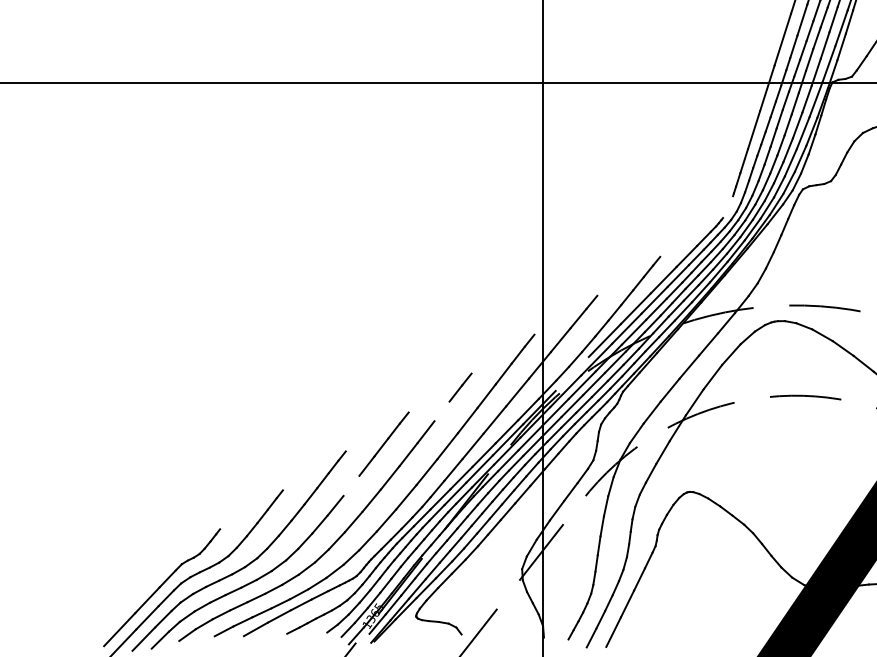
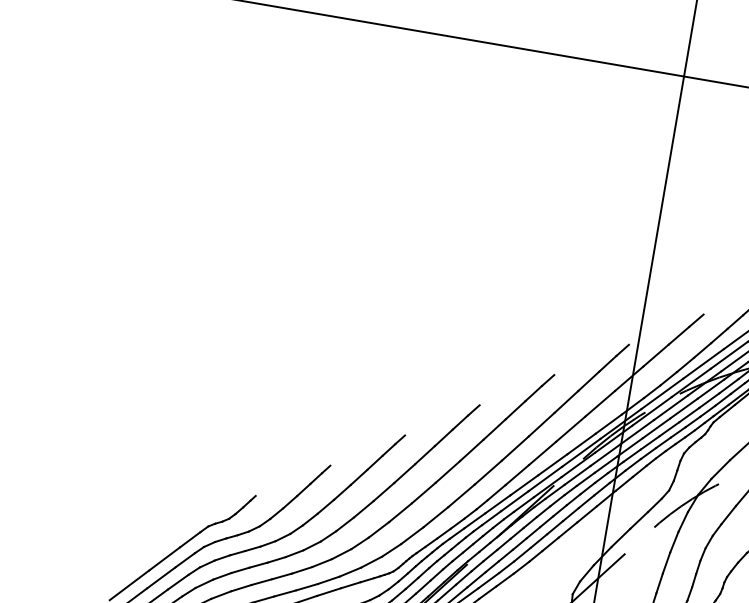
line: (571, 373) -> (661, 393), added
line: (441, 411) -> (515, 410), added
line: (351, 485) -> (404, 473), added

